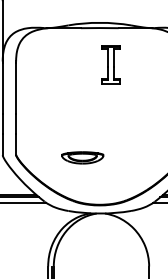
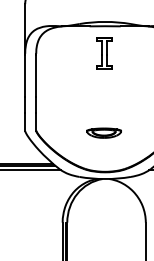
part: (111, 64) -> (104, 53), moved
part: (81, 157) -> (103, 132), moved

